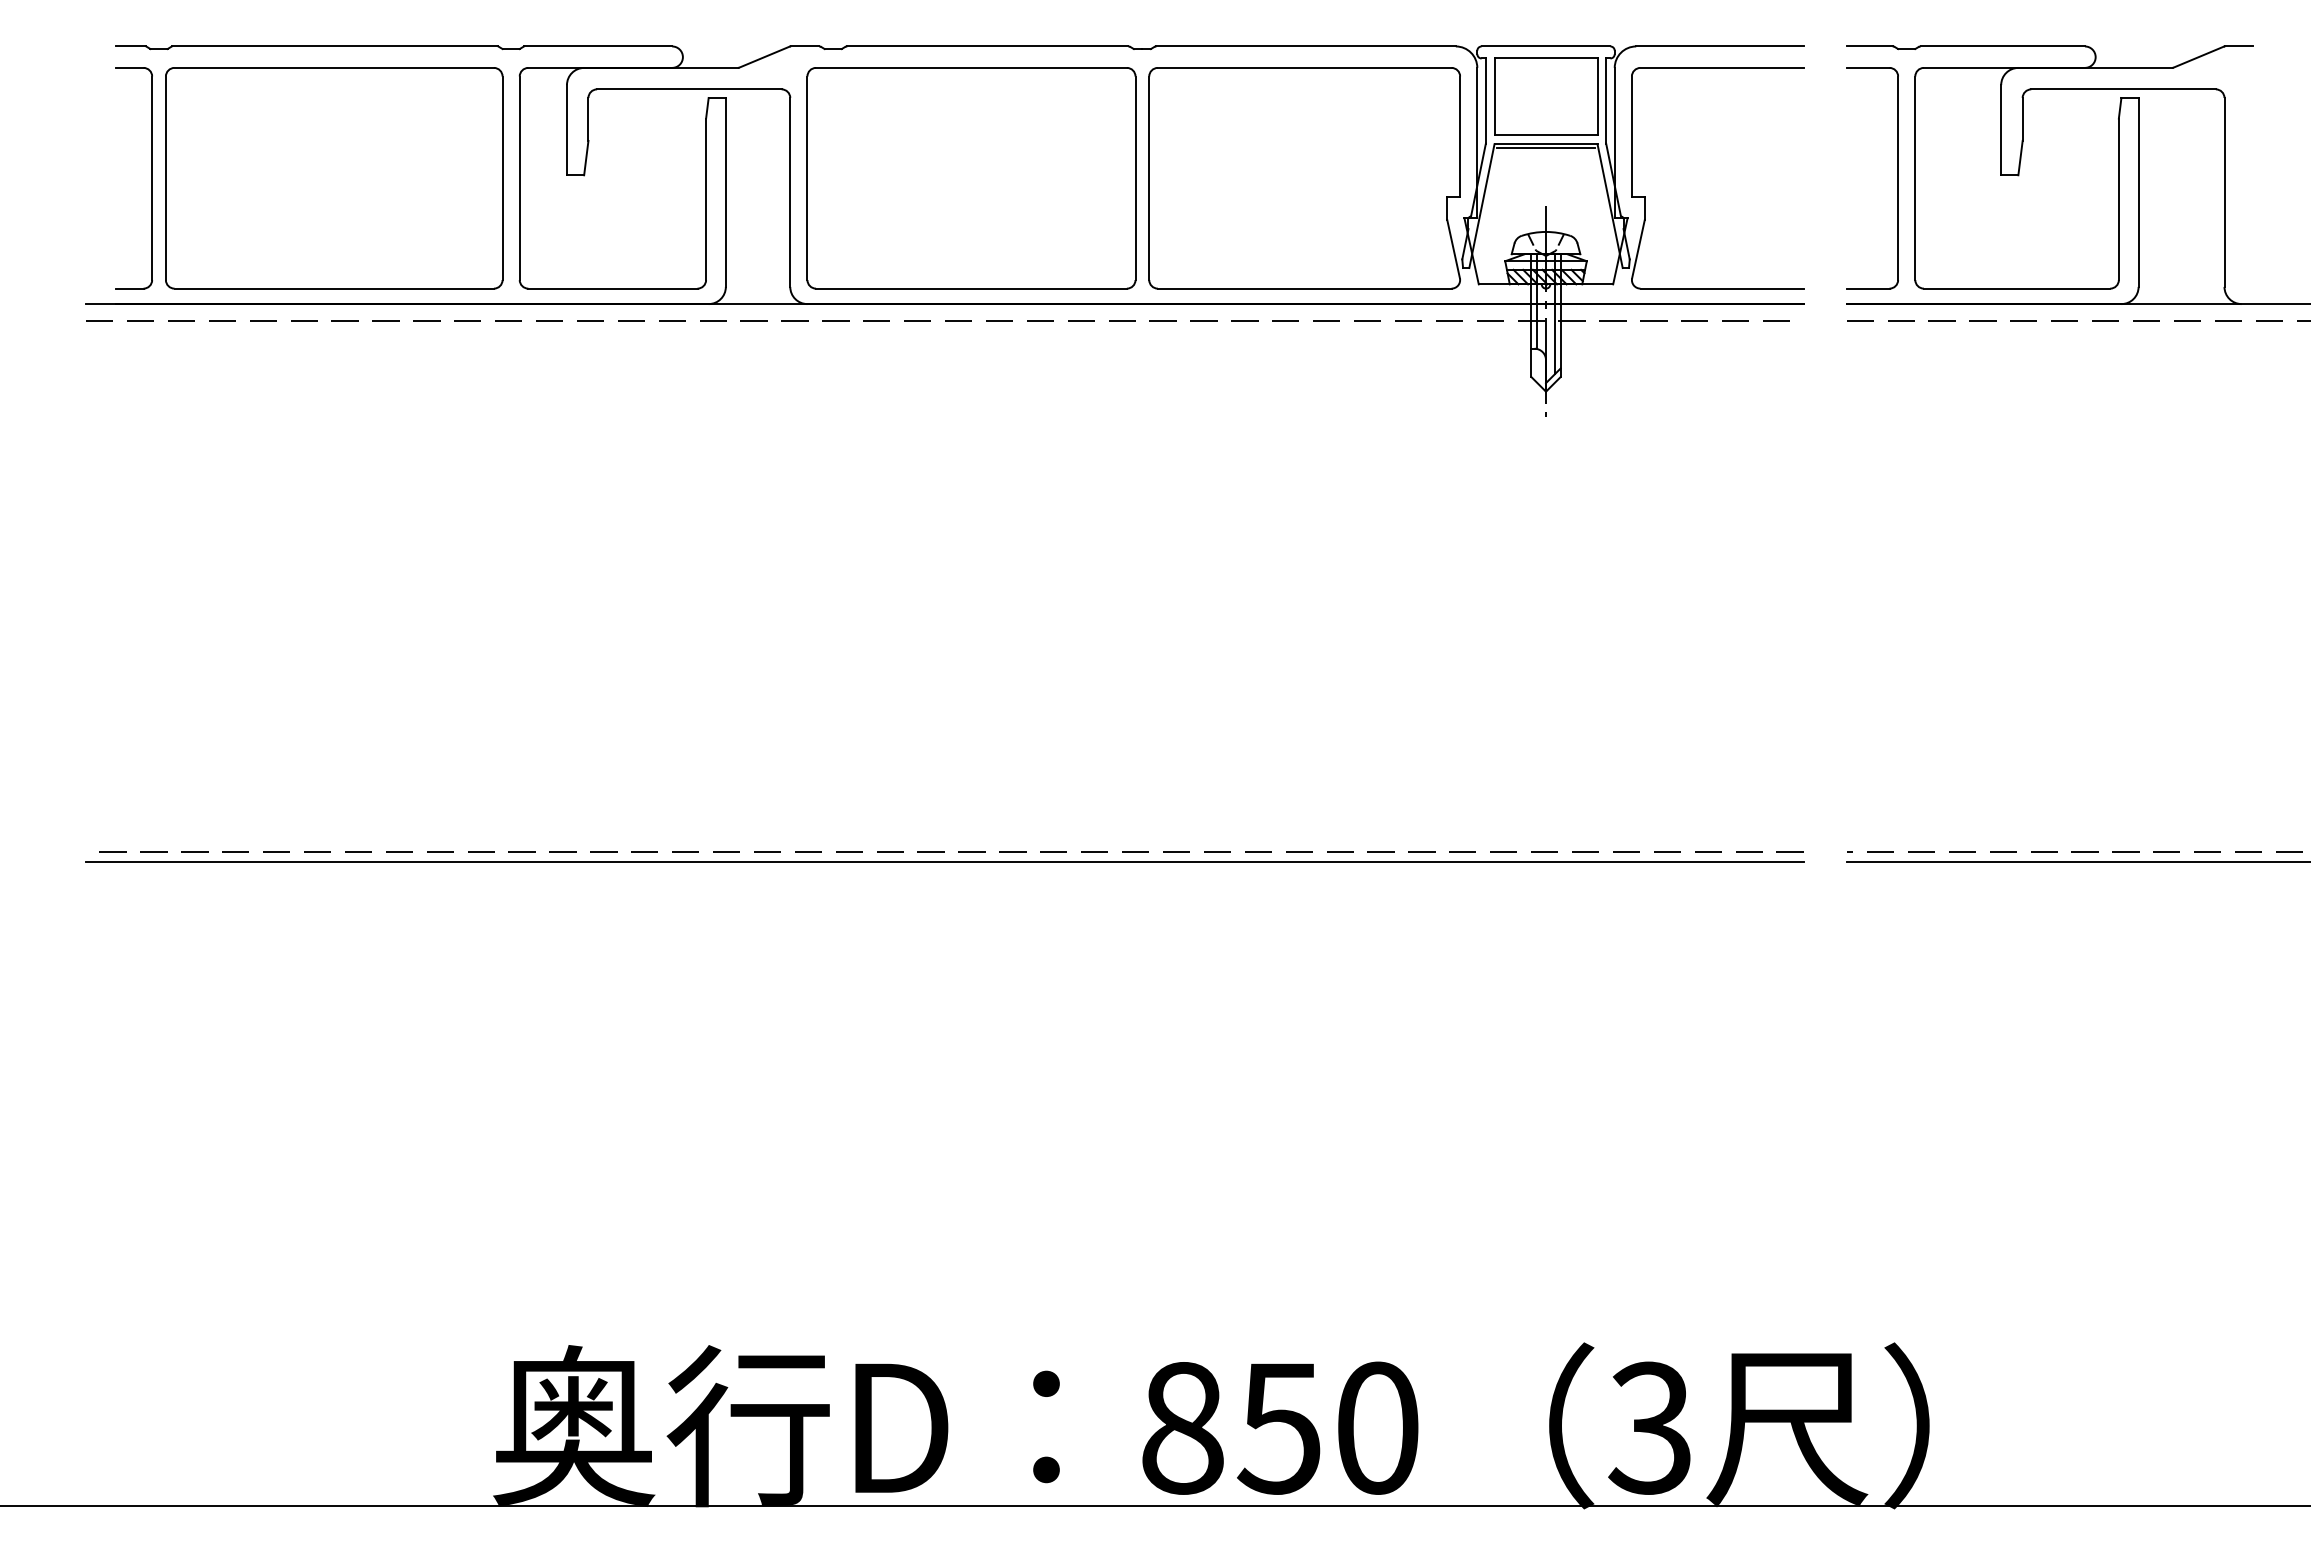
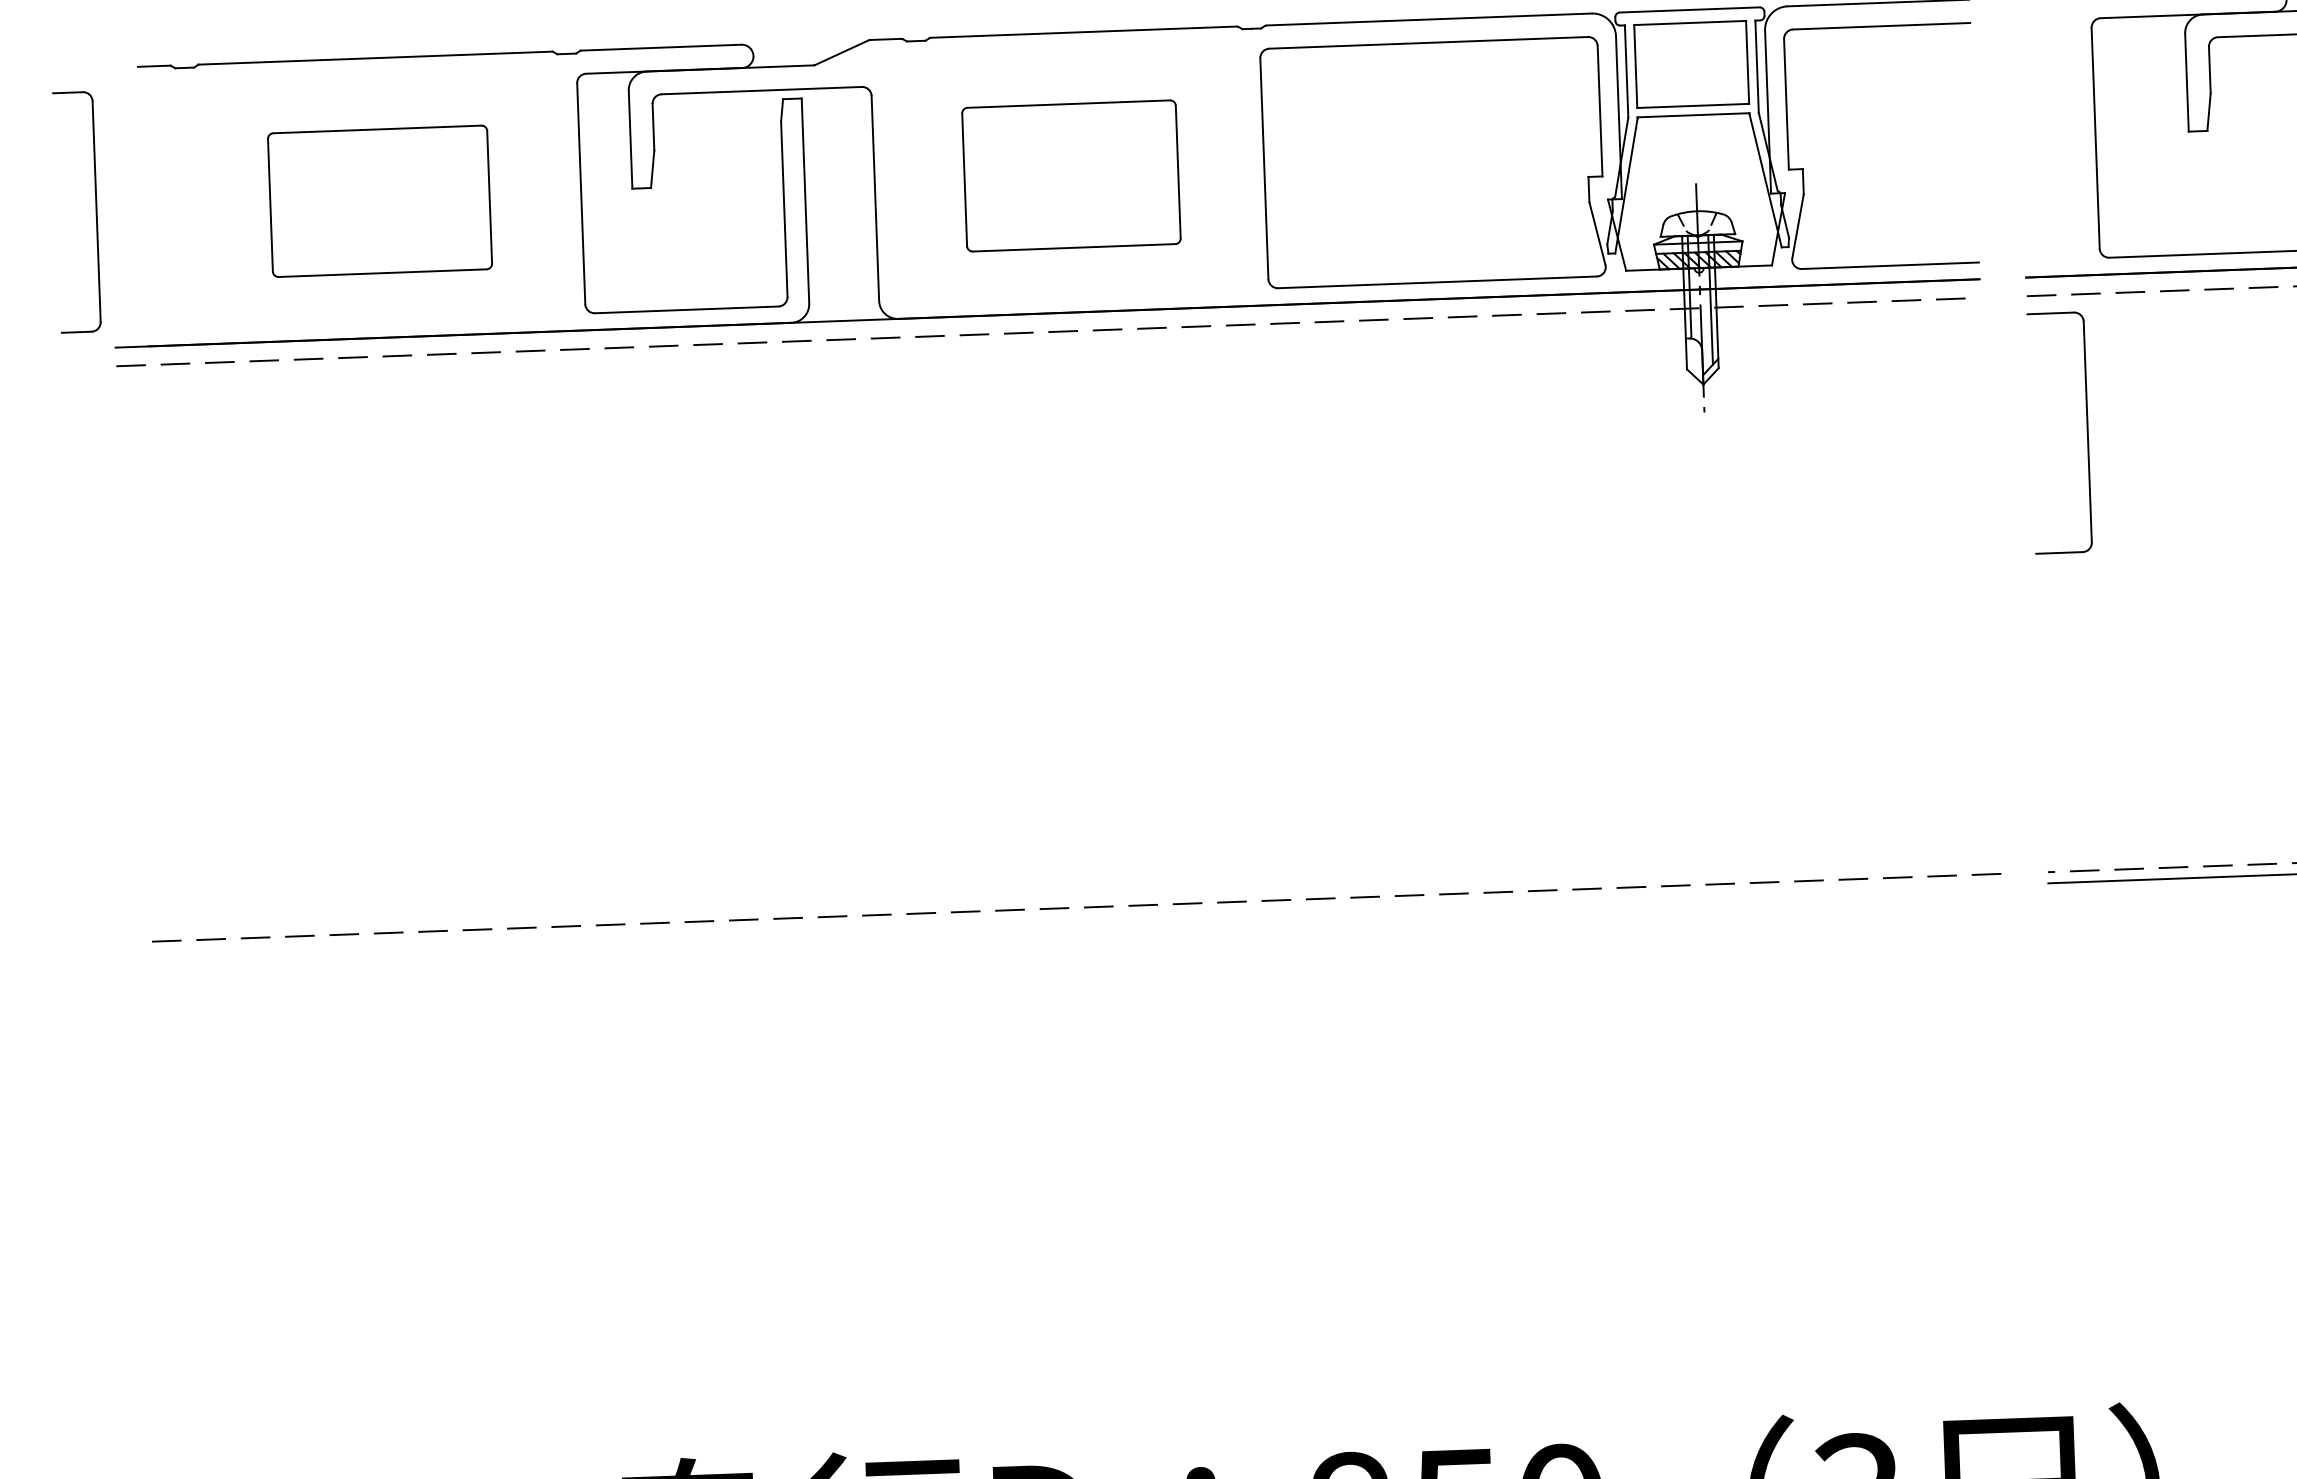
line: (1545, 147) -> (1693, 119), removed
part: (151, 178) -> (95, 211), moved
part: (334, 178) -> (380, 201), size x0.6
part: (971, 178) -> (1071, 176), size x0.6
part: (1897, 178) -> (2087, 432), moved
line: (944, 862) -> (1069, 919), removed

